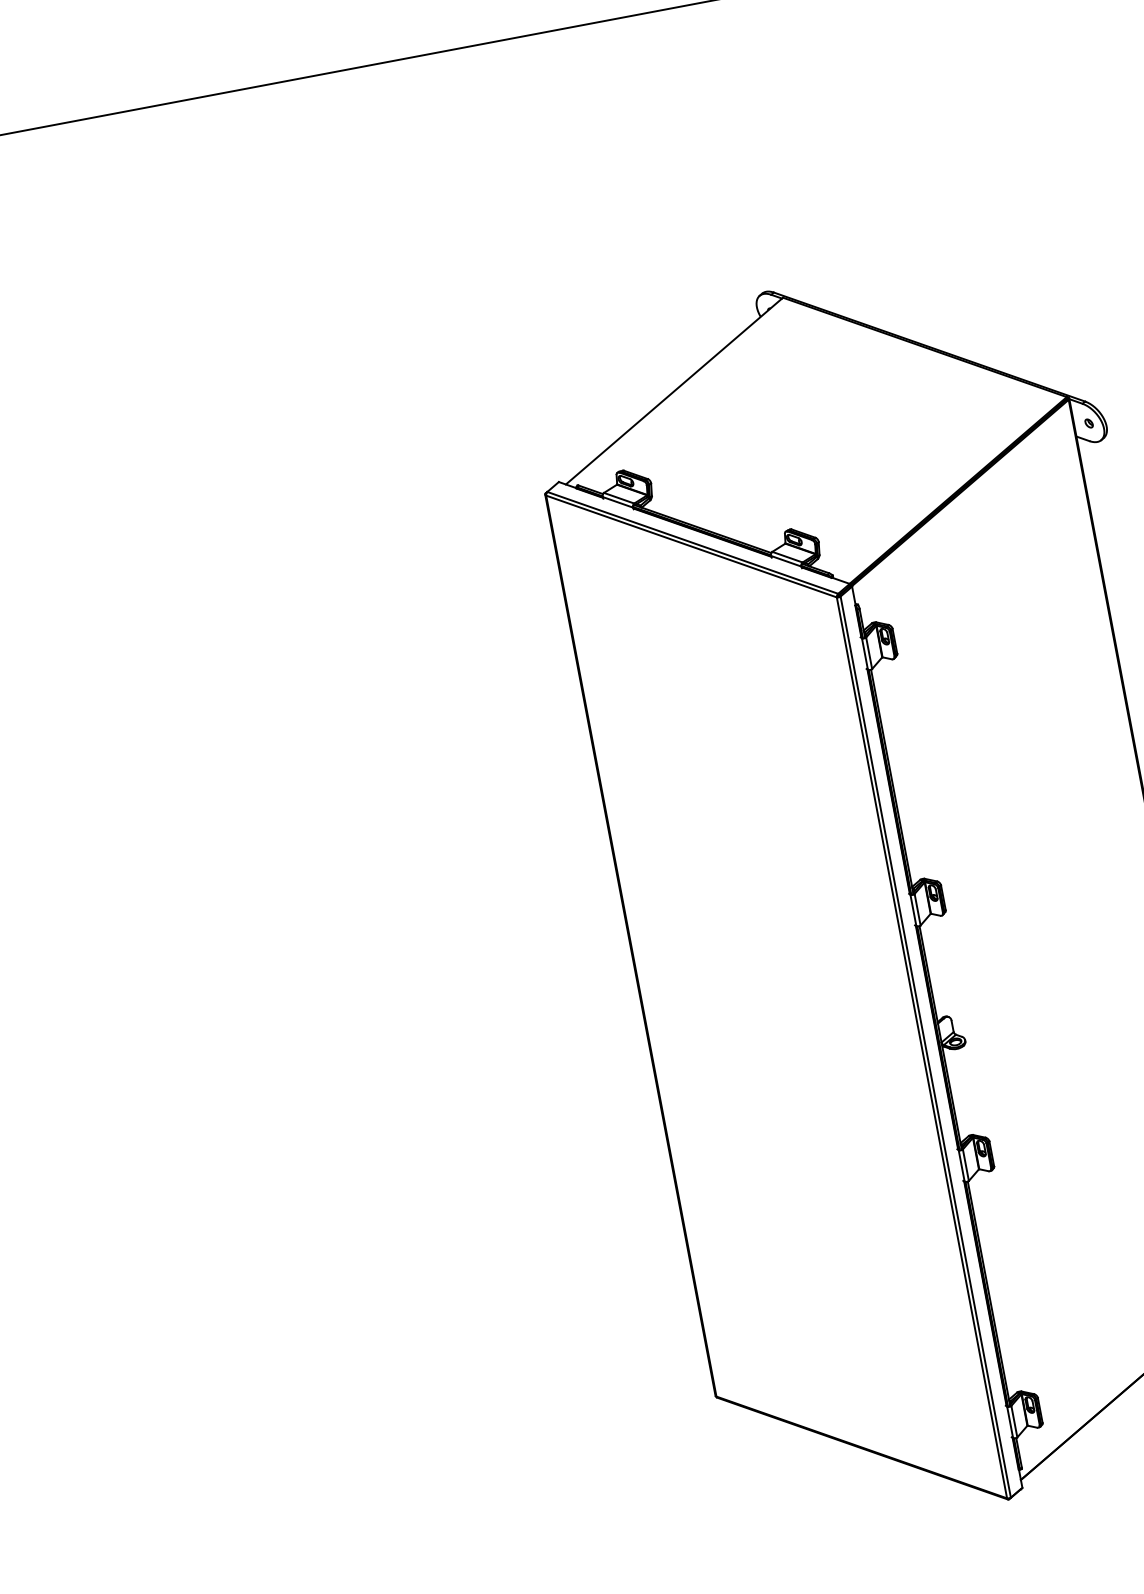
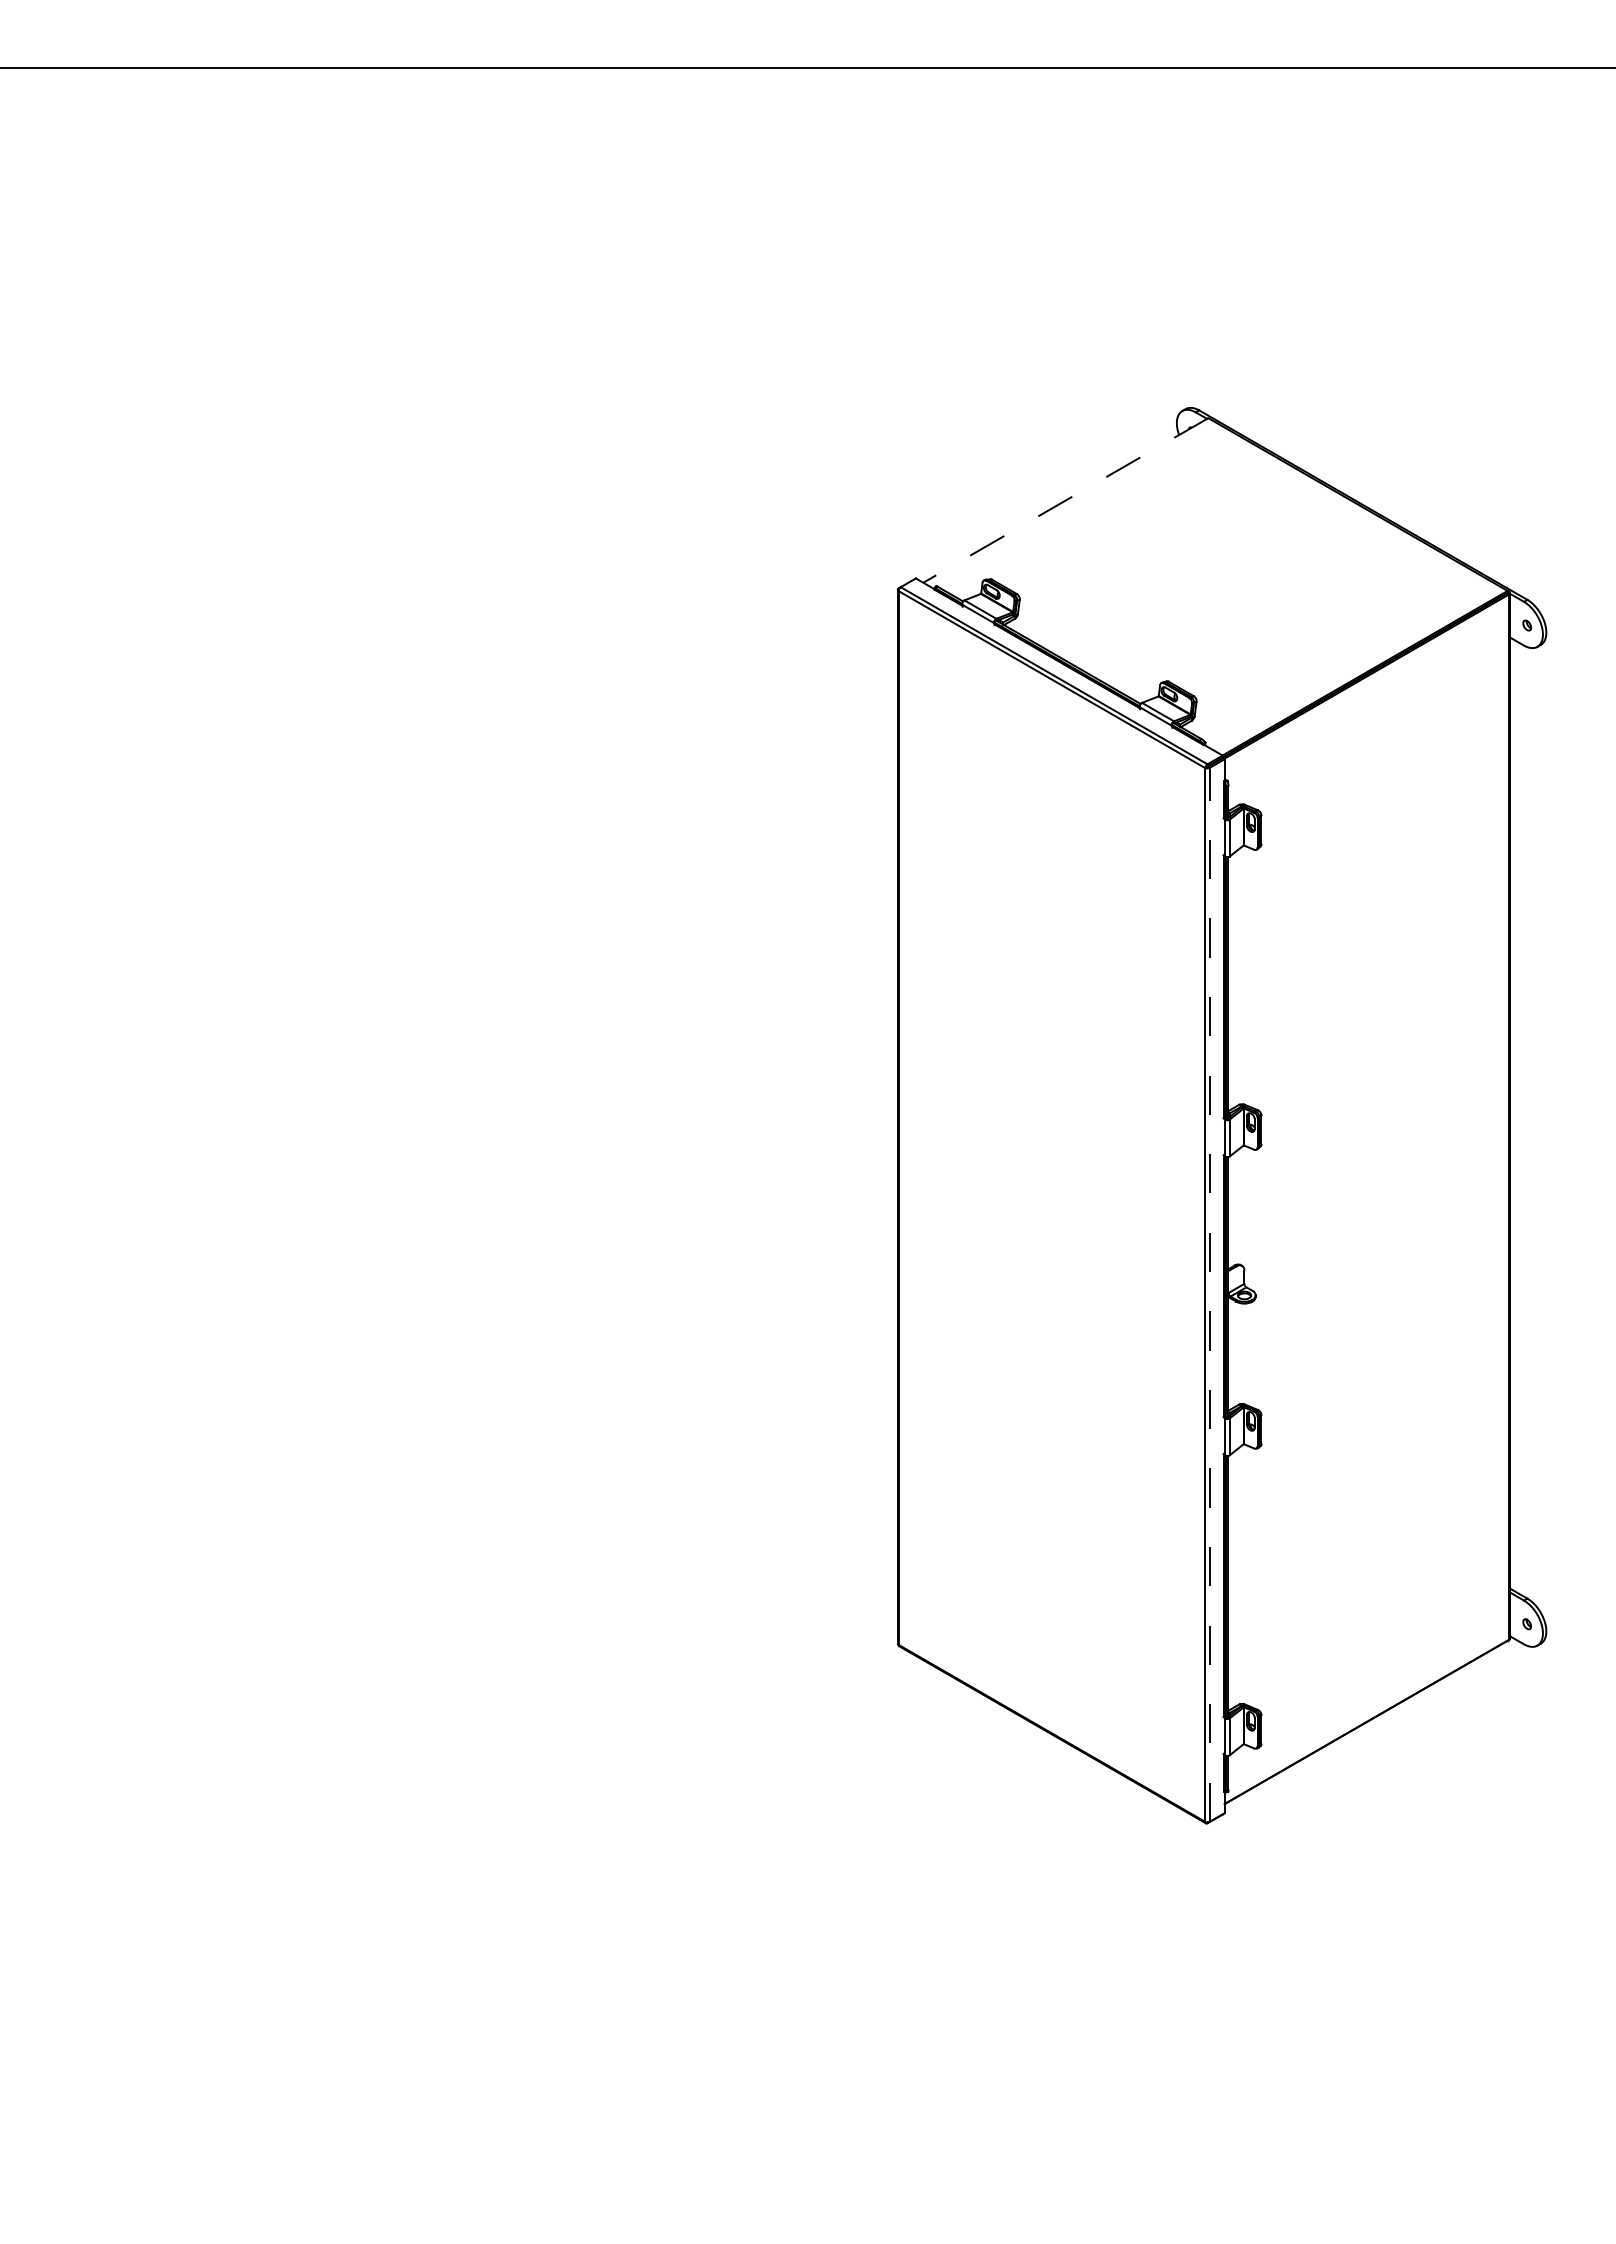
line: (674, 391) -> (1065, 500), solid -> dashed
line: (925, 1046) -> (1209, 1294), solid -> dashed

